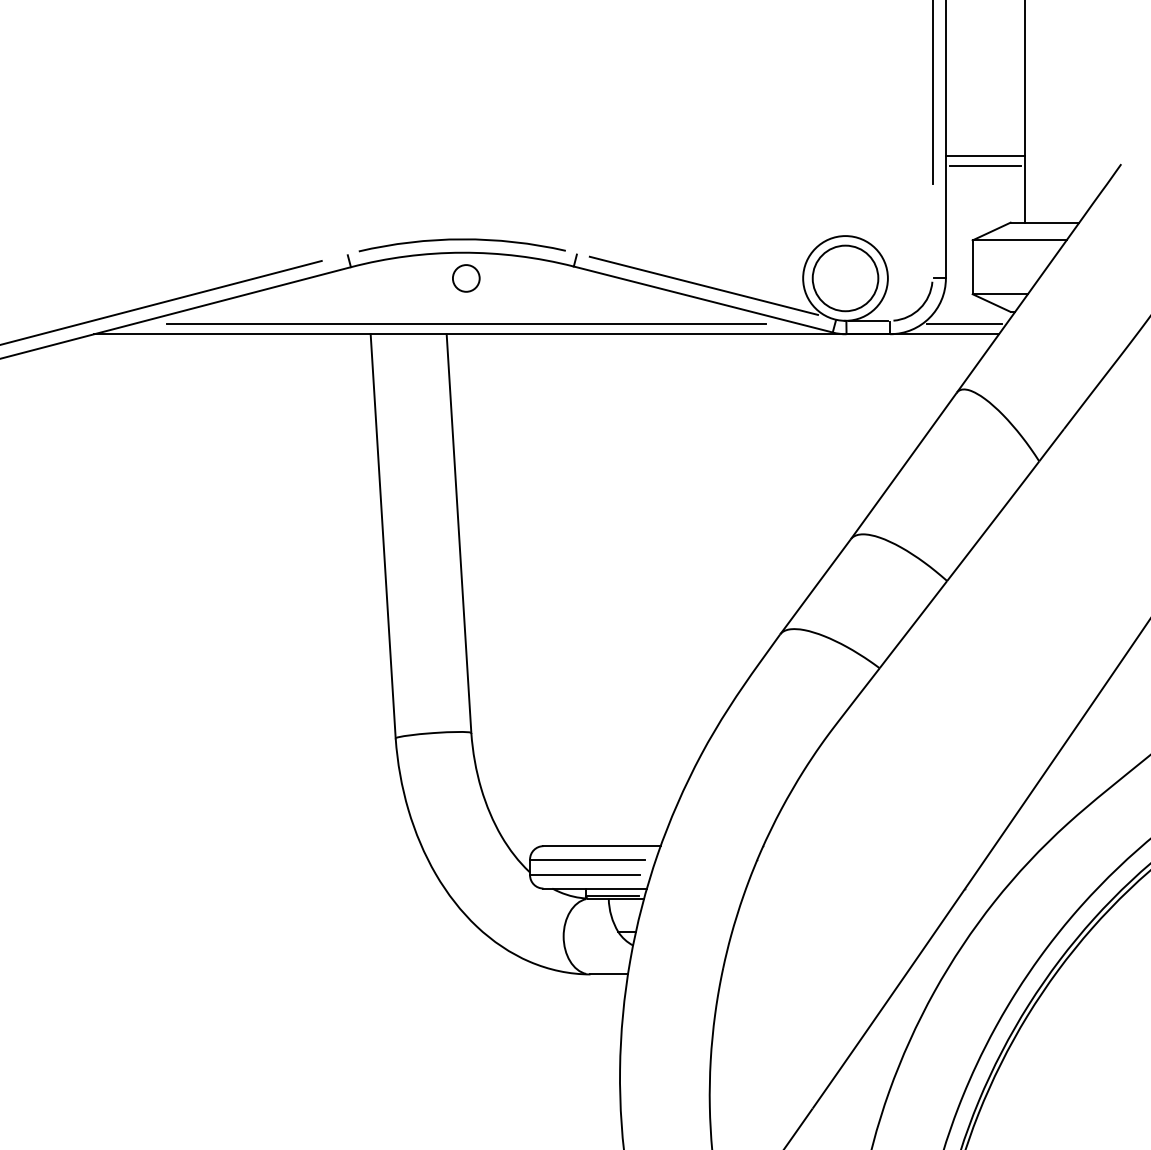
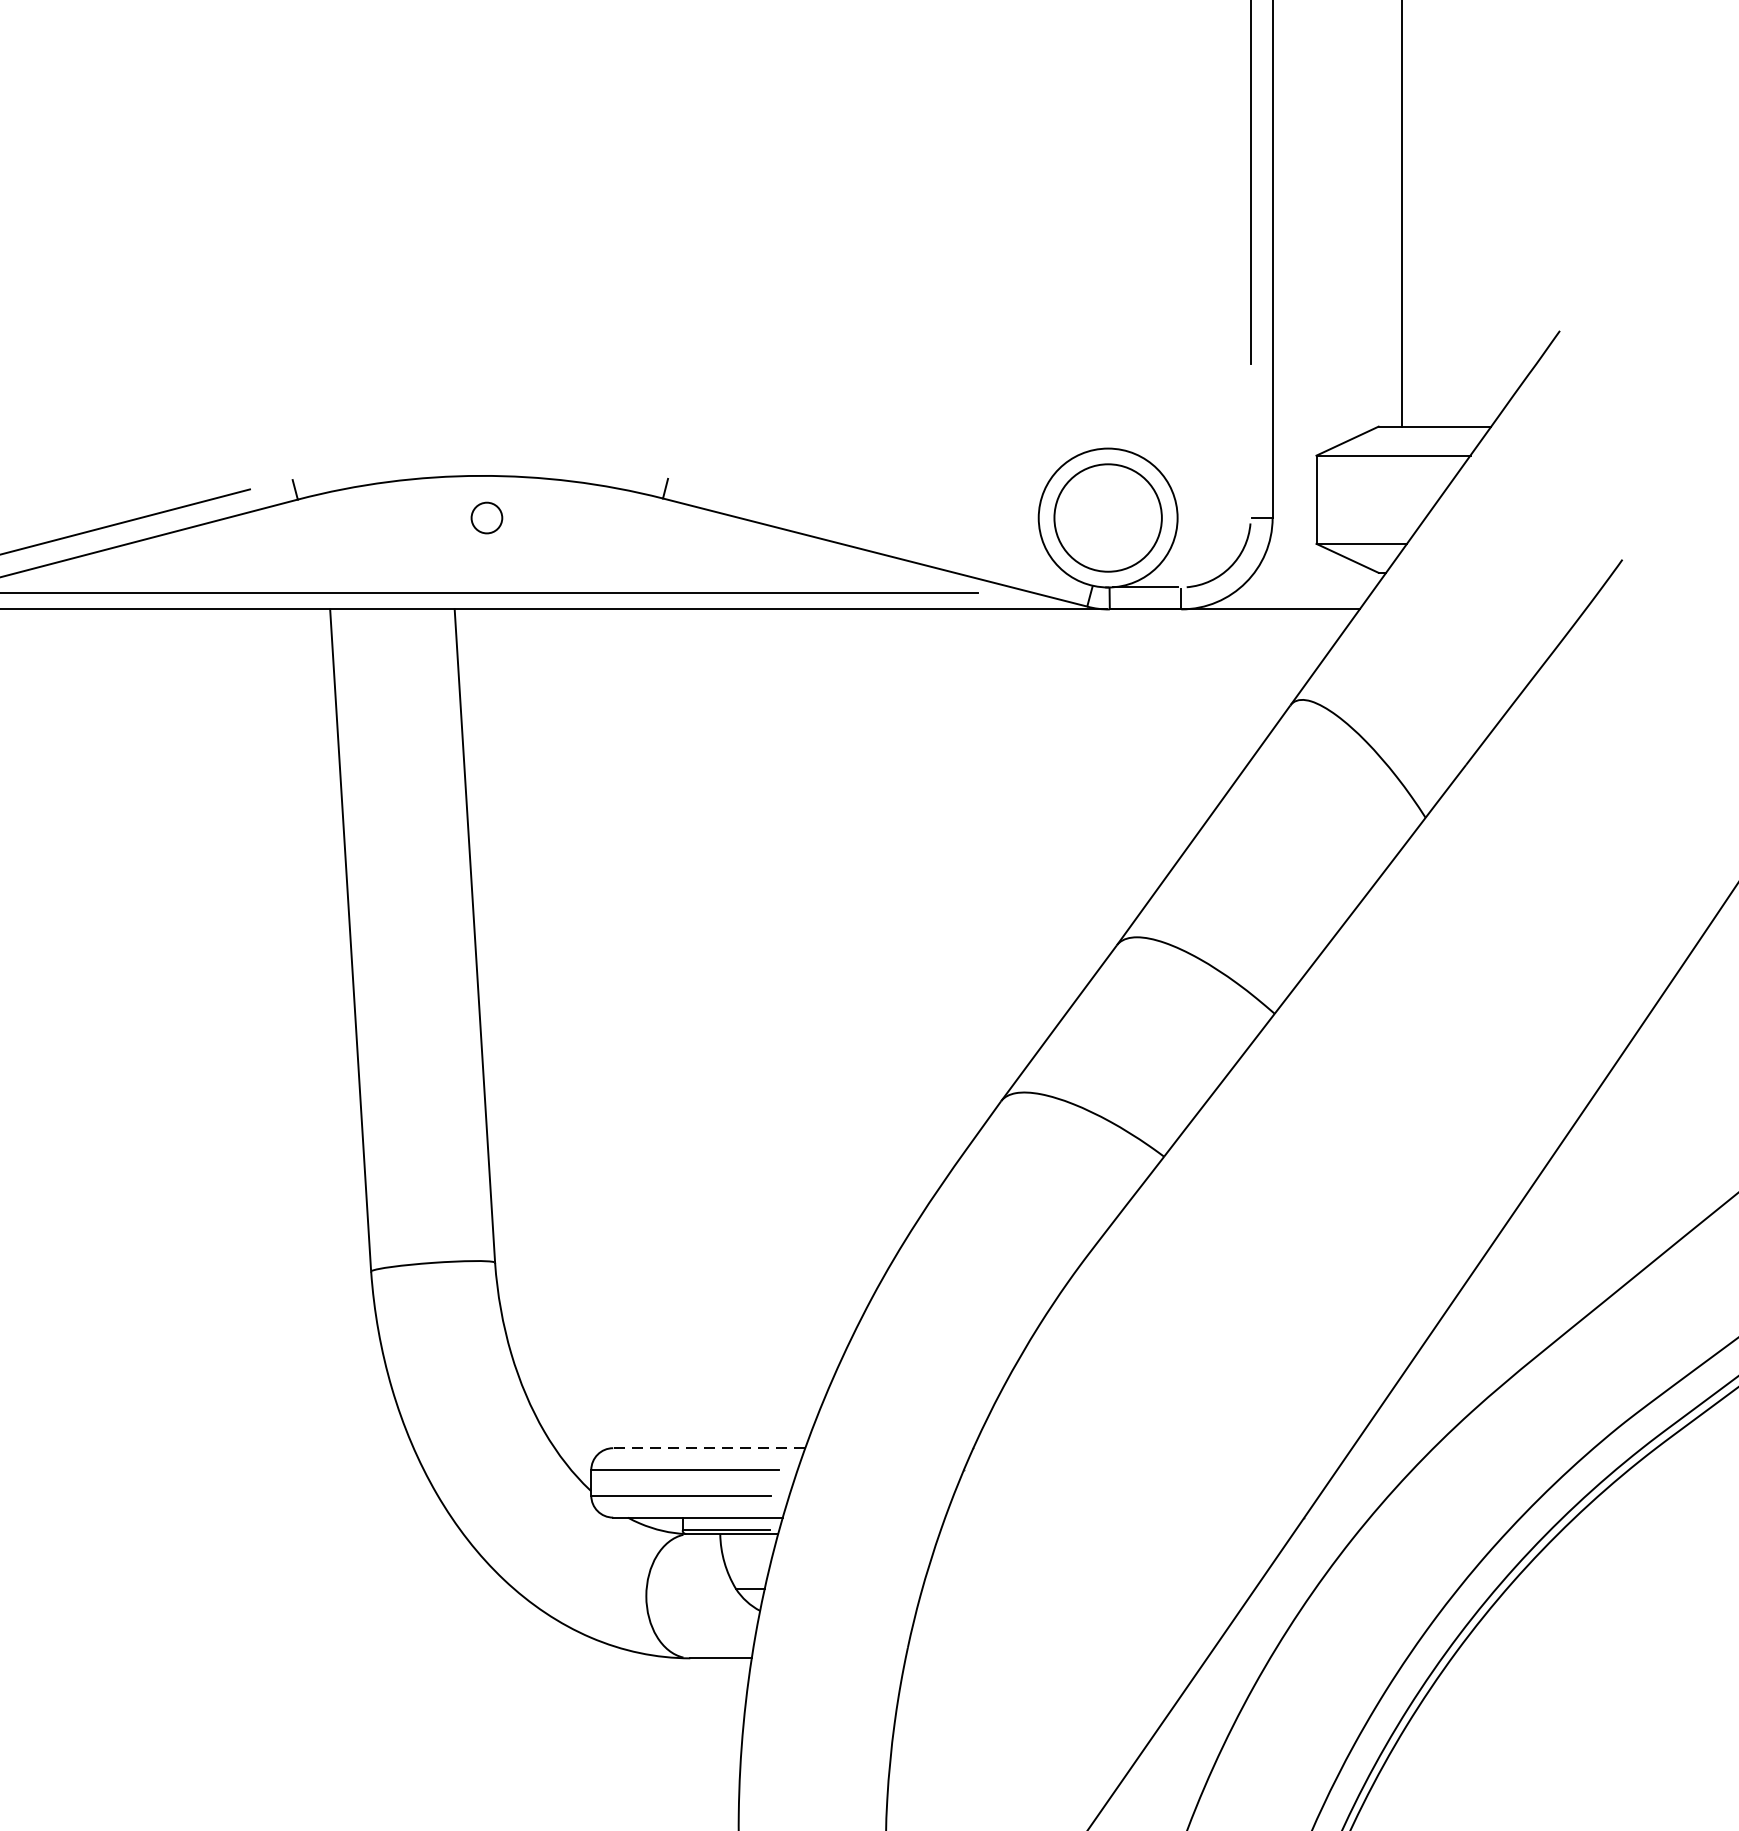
line: (985, 155) -> (1337, 316), removed
line: (985, 166) -> (1337, 334), removed
arc: (461, 240) -> (478, 455), removed
circle: (466, 278) -> (487, 518), size x0.7
line: (703, 285) -> (875, 529), removed
line: (964, 323) -> (1303, 591), removed
line: (602, 846) -> (709, 1448), solid -> dashed

